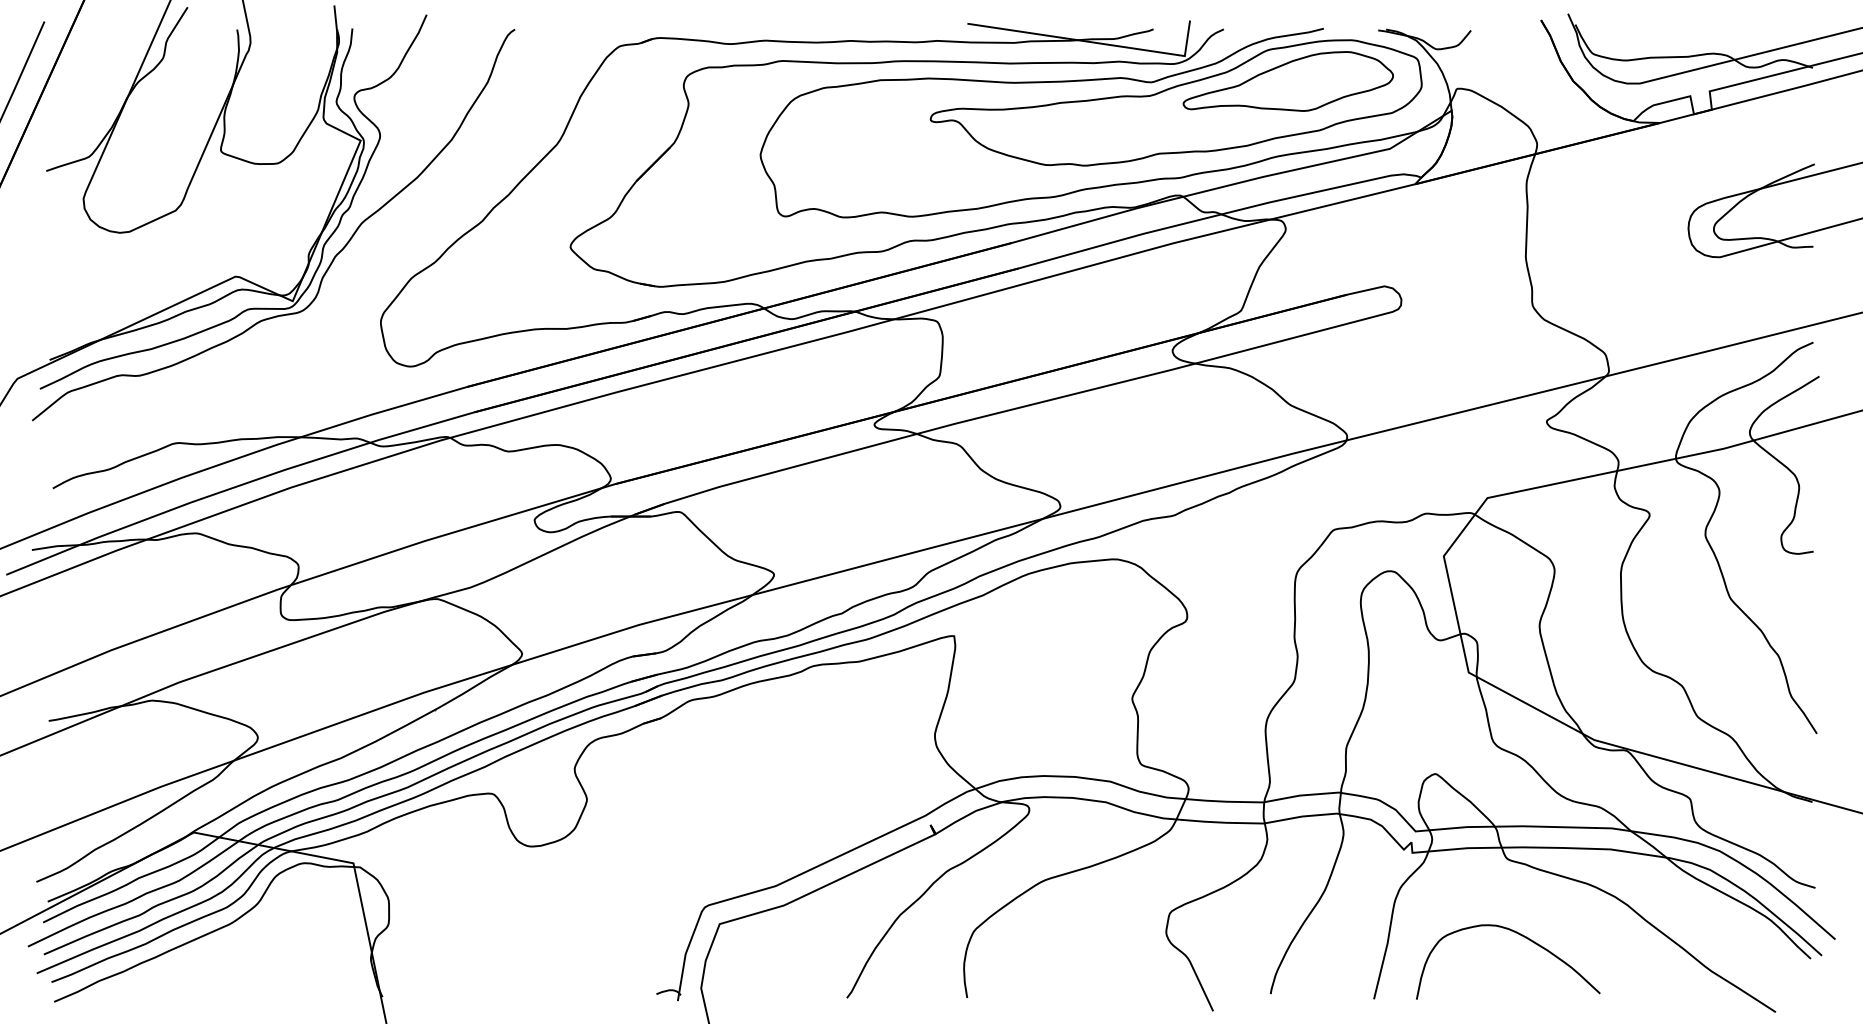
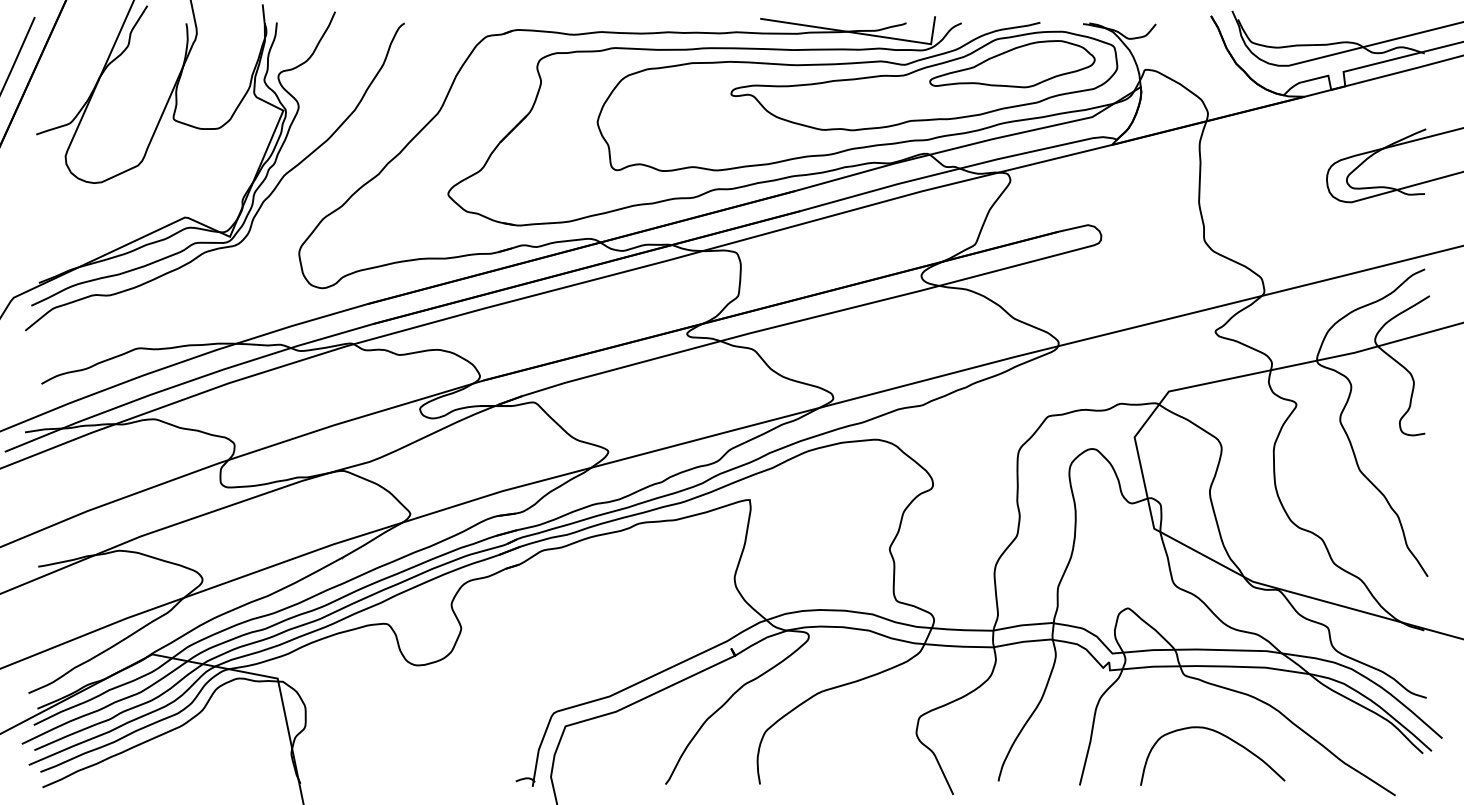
curve: (1523, 937) -> (1224, 736), moved

